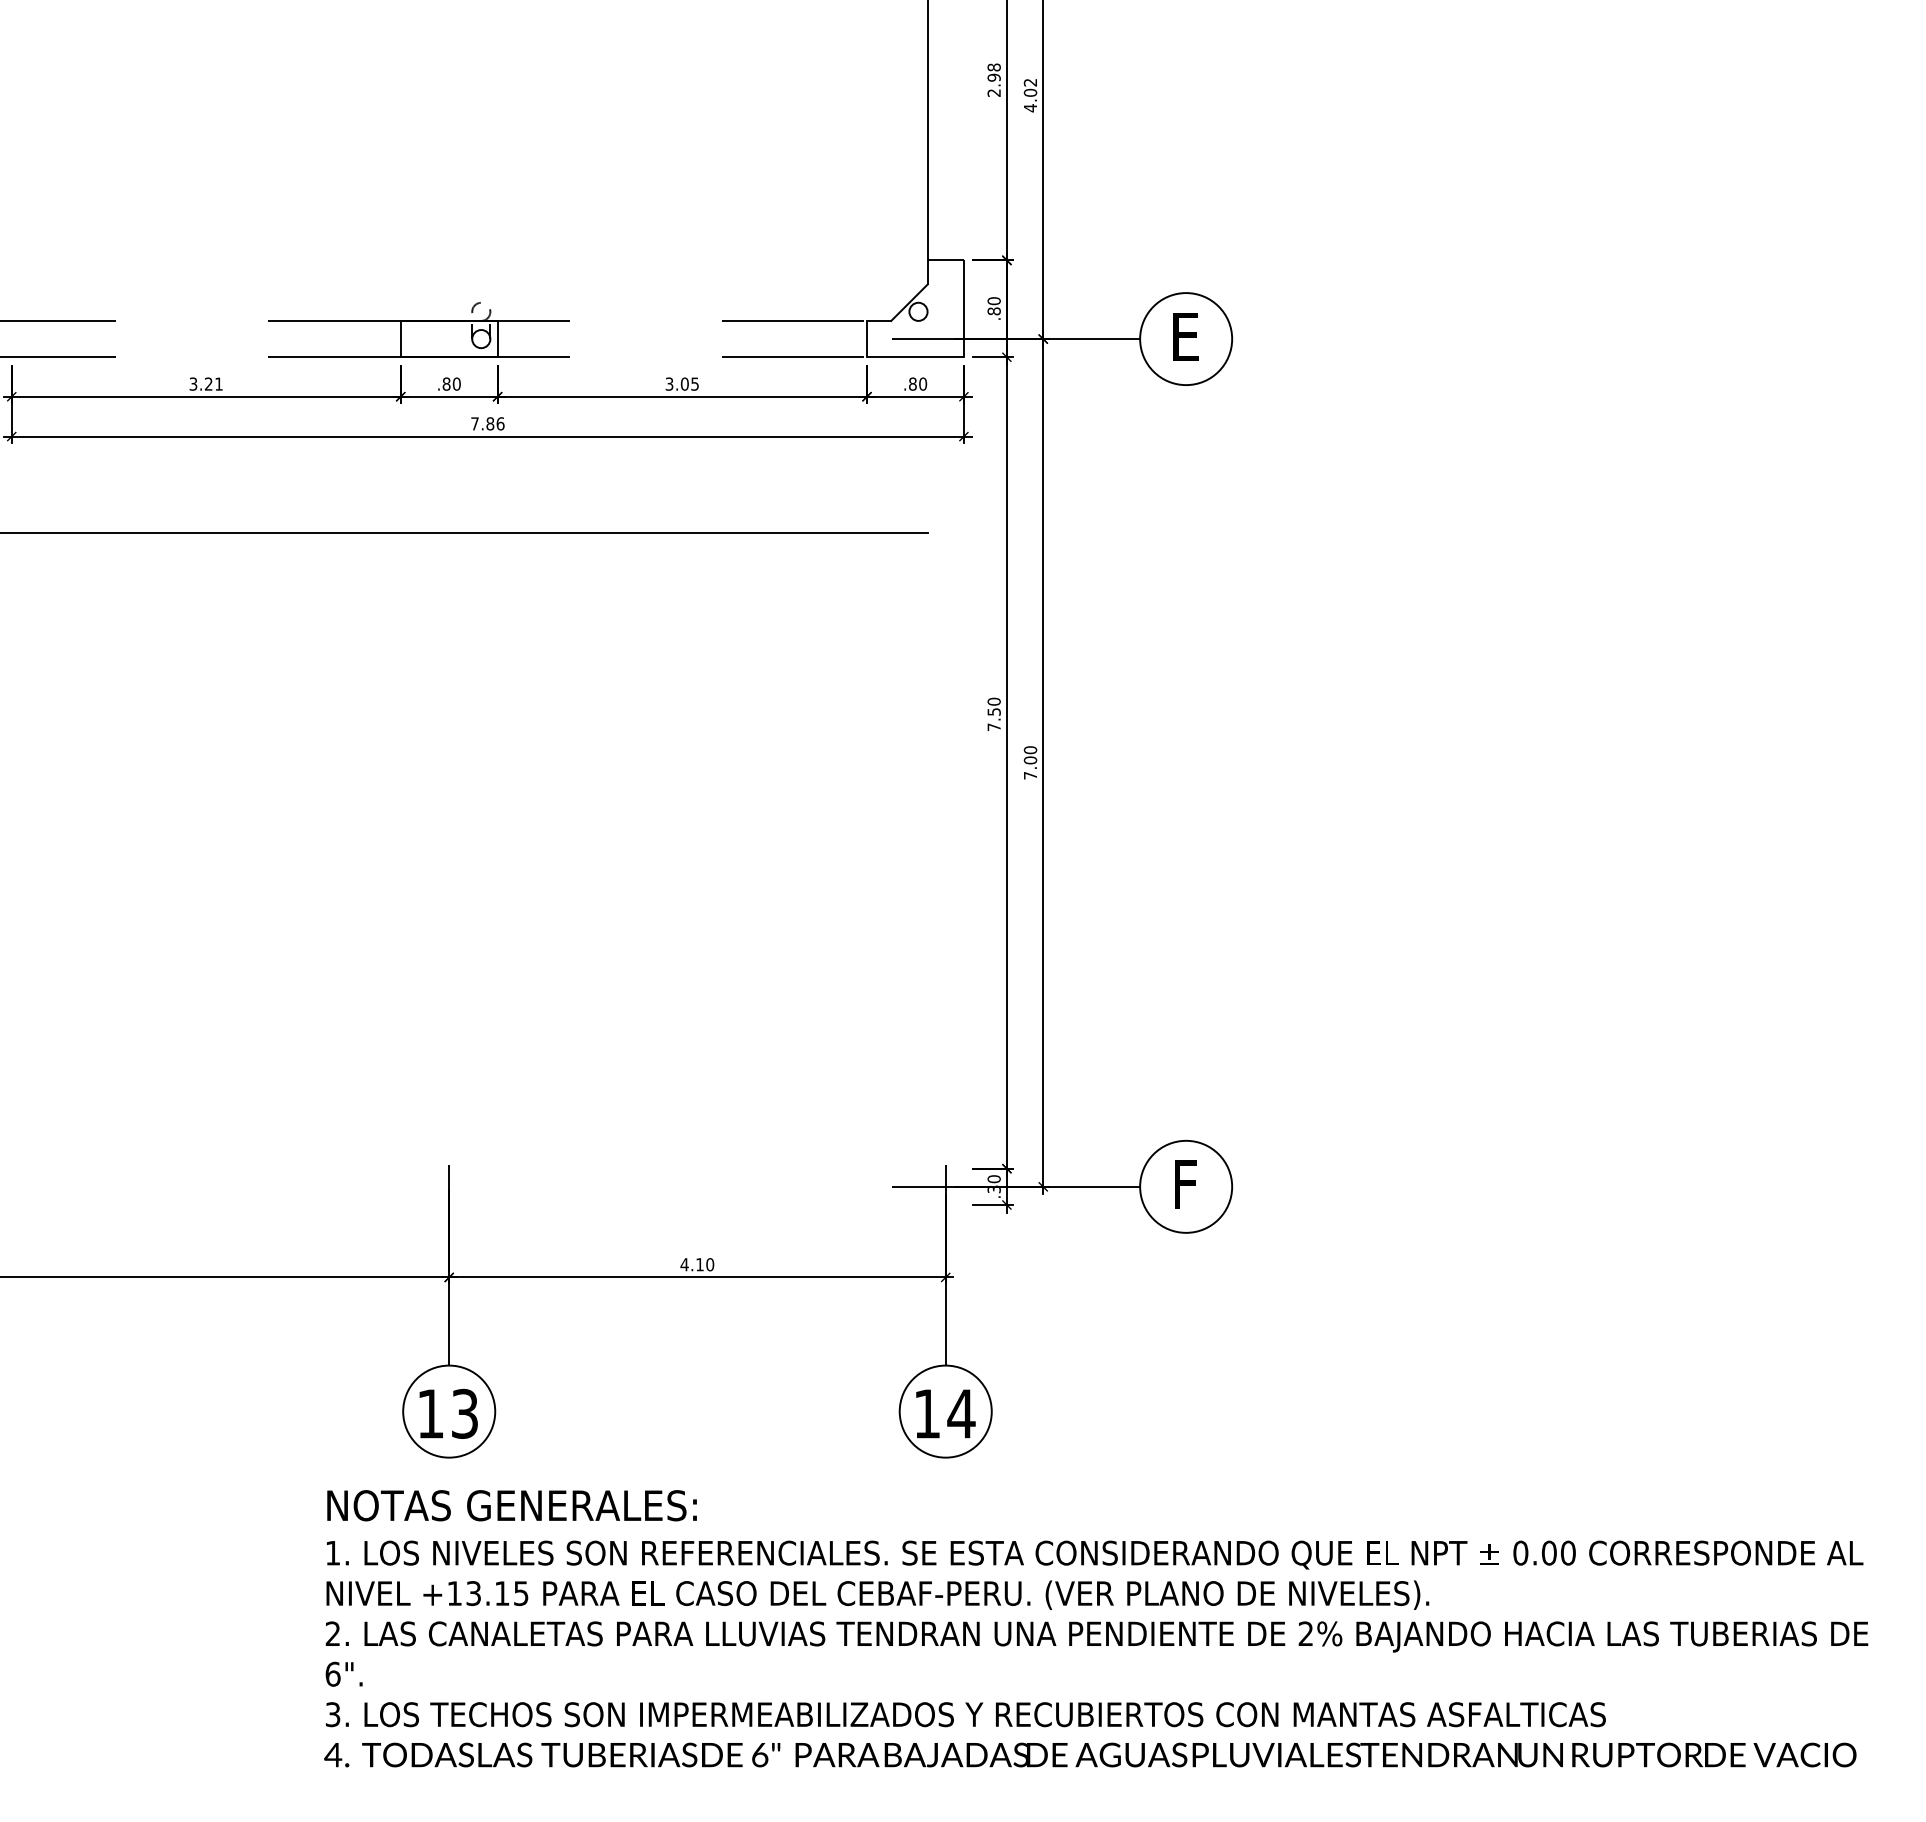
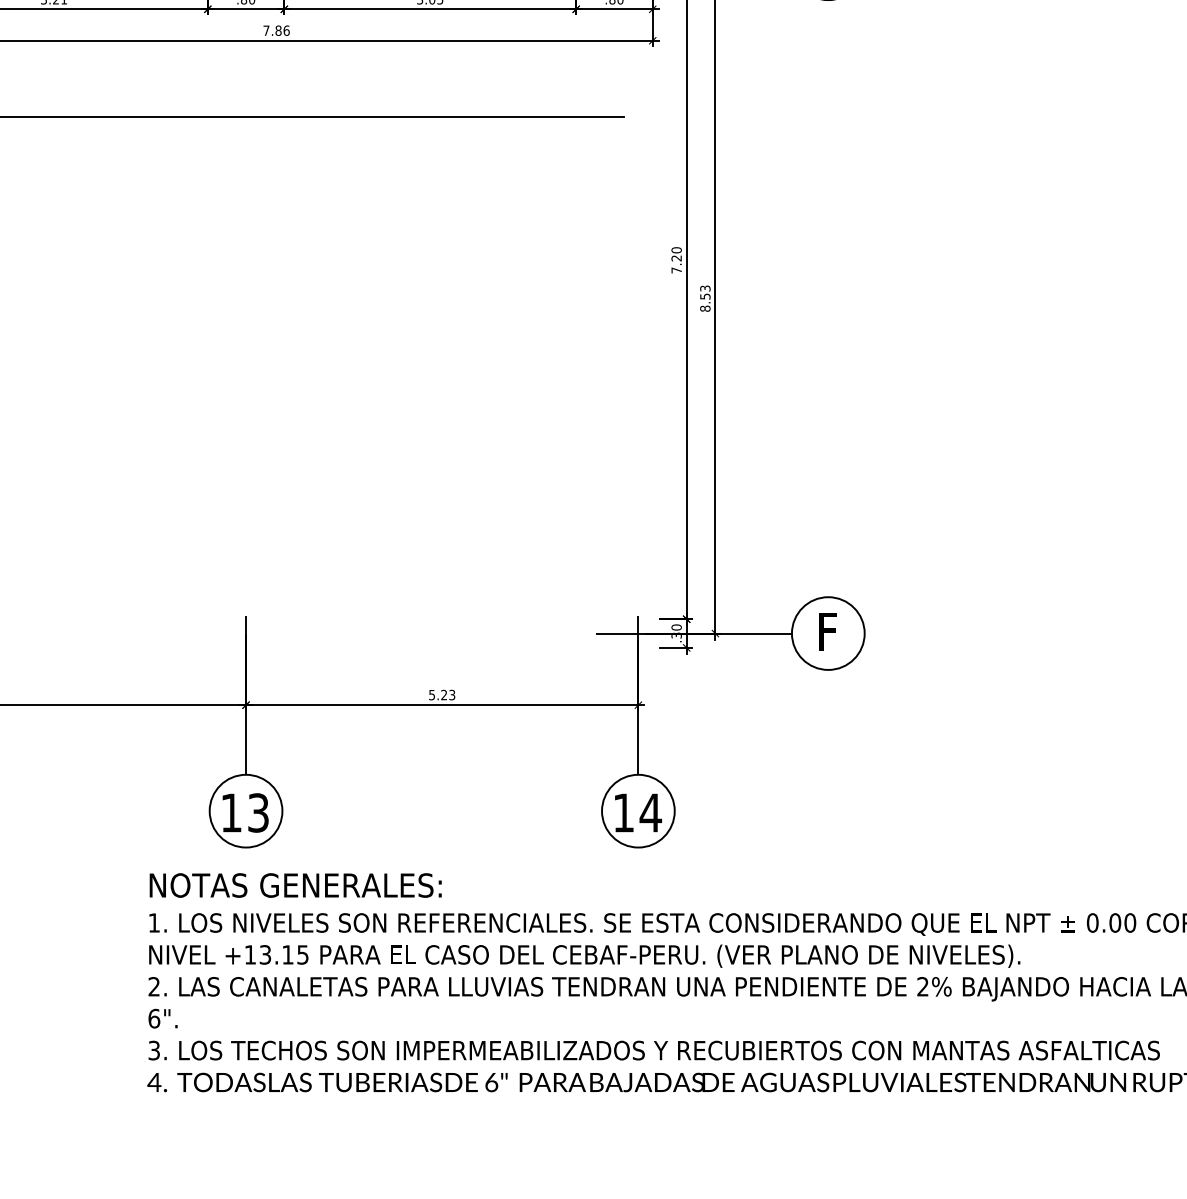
text: (993, 711) -> (676, 258), 7.50 -> 7.20
text: (1030, 762) -> (705, 298), 7.00 -> 8.53
text: (697, 1264) -> (442, 694), 4.10 -> 5.23

